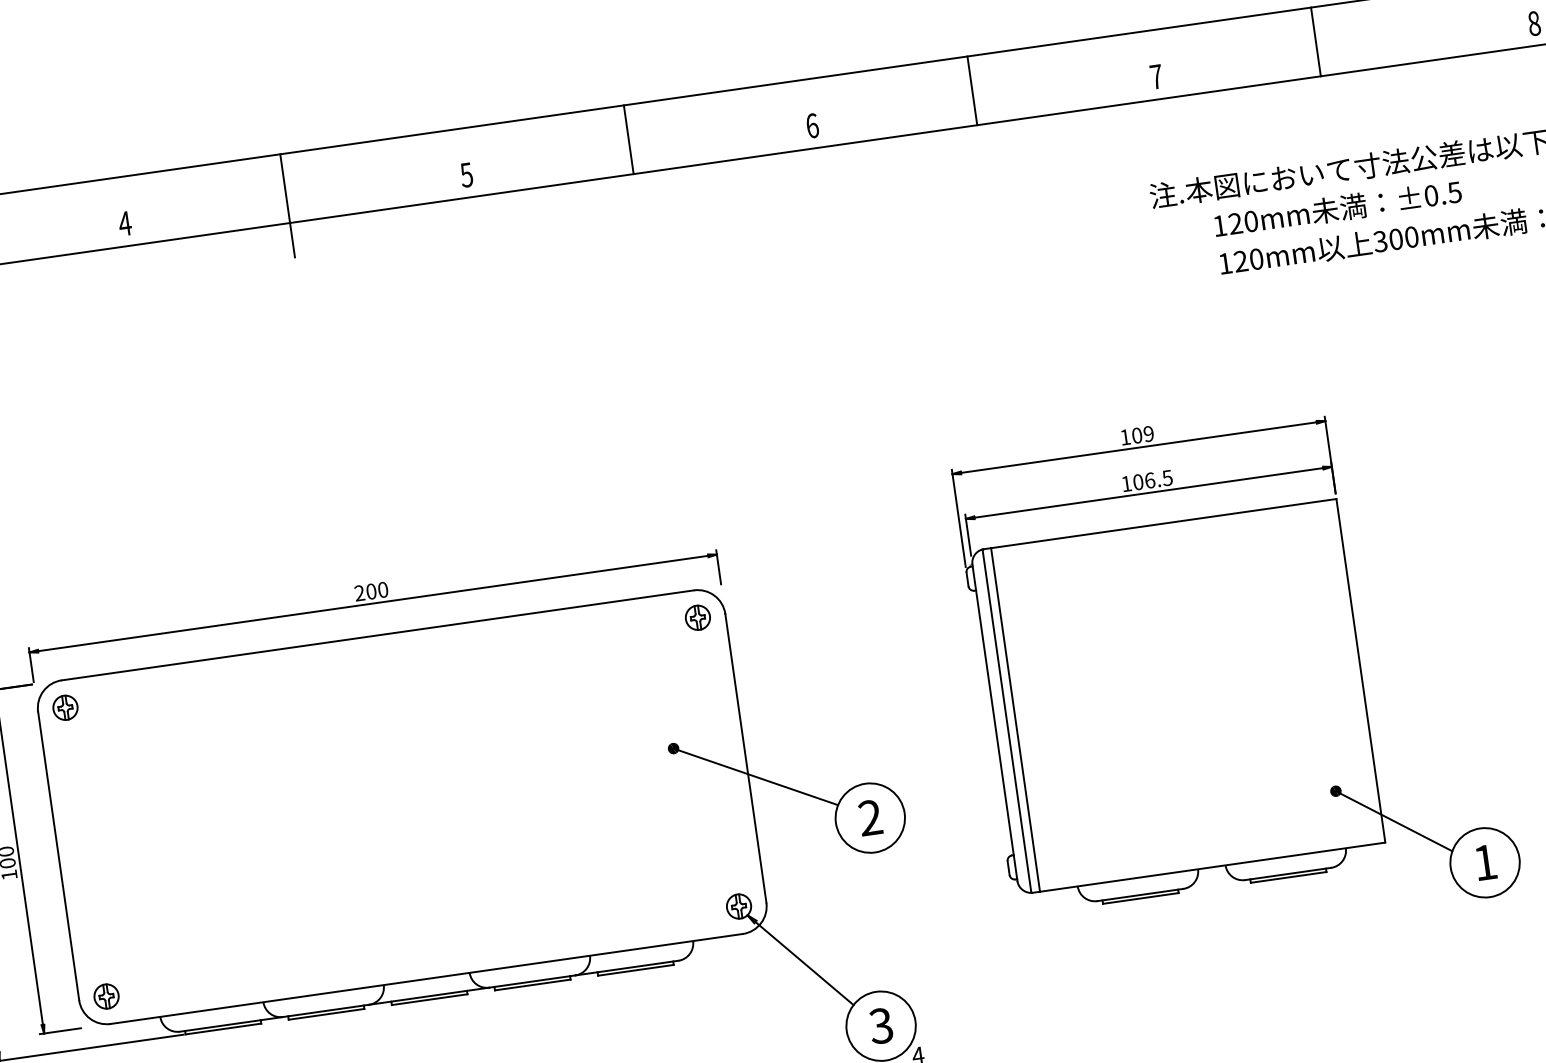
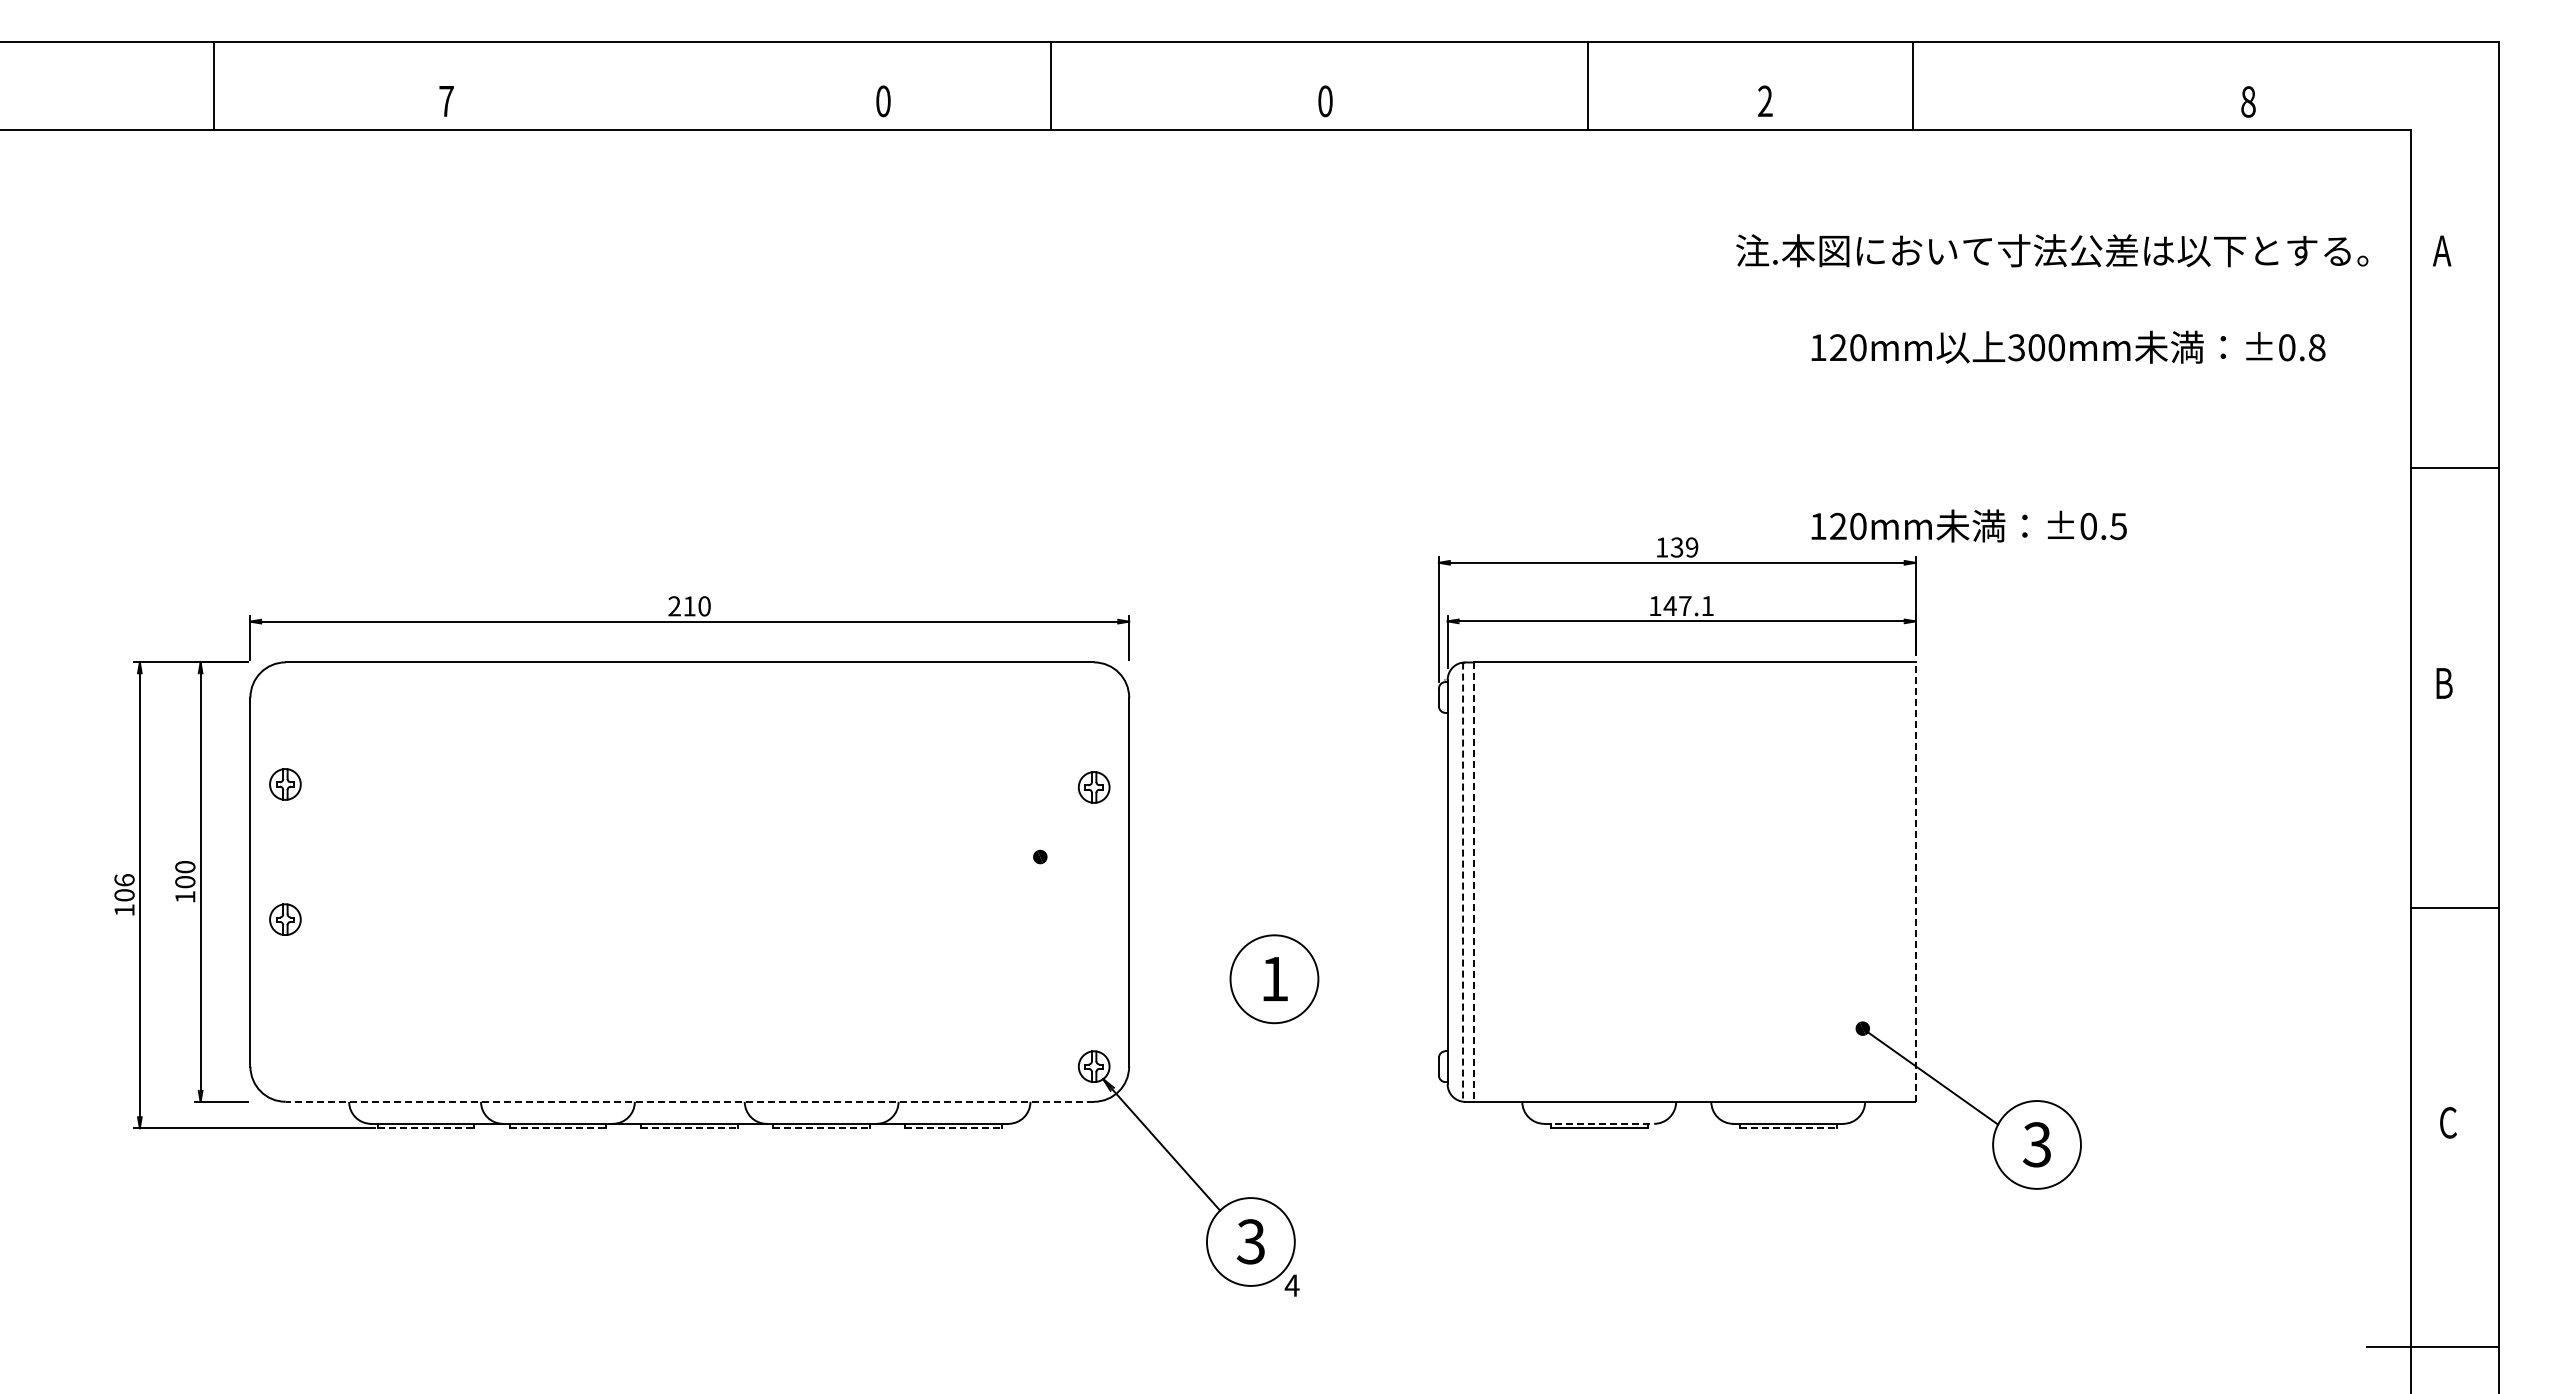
line: (1315, 41) -> (1913, 85), moved
text: (1156, 76) -> (1765, 100), 7 -> 2
line: (972, 90) -> (1588, 85), moved
text: (812, 125) -> (1325, 101), 6 -> 0
line: (628, 139) -> (1050, 85), moved
text: (466, 175) -> (882, 101), 5 -> 0
line: (287, 205) -> (653, 107), removed
text: (1337, 208) -> (1968, 525), moved
text: (125, 223) -> (446, 101), 4 -> 7
text: (1136, 435) -> (1676, 547), 109 -> 139
text: (1152, 480) -> (1688, 606), 106.5 -> 147.1
text: (371, 591) -> (689, 606), 200 -> 210
part: (697, 617) -> (1093, 787), moved
line: (1360, 671) -> (1915, 882), solid -> dashed
part: (65, 707) -> (285, 784), moved
line: (1015, 720) -> (1474, 882), solid -> dashed
line: (1007, 721) -> (1463, 882), solid -> dashed
line: (755, 777) -> (1138, 907), removed
text: (870, 817) -> (1274, 978), 2 -> 1
text: (1484, 862) -> (2036, 1144), 1 -> 3
line: (1288, 877) -> (1788, 1128), solid -> dashed
line: (1140, 894) -> (1599, 1123), solid -> dashed
line: (636, 970) -> (954, 1128), solid -> dashed
line: (426, 978) -> (689, 1101), solid -> dashed
line: (533, 985) -> (822, 1128), solid -> dashed
part: (106, 996) -> (285, 919), moved
line: (430, 999) -> (690, 1128), solid -> dashed
line: (327, 1014) -> (558, 1128), solid -> dashed
line: (223, 1029) -> (426, 1128), solid -> dashed

